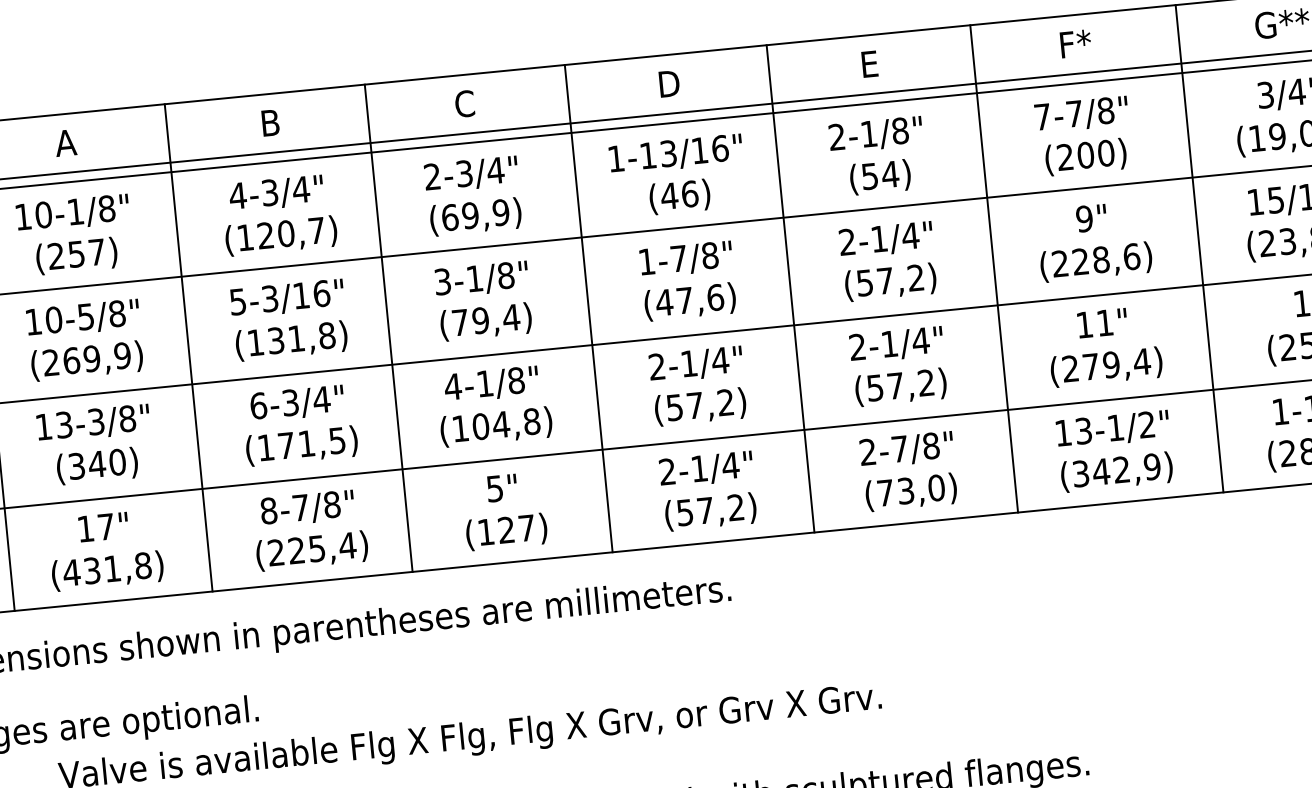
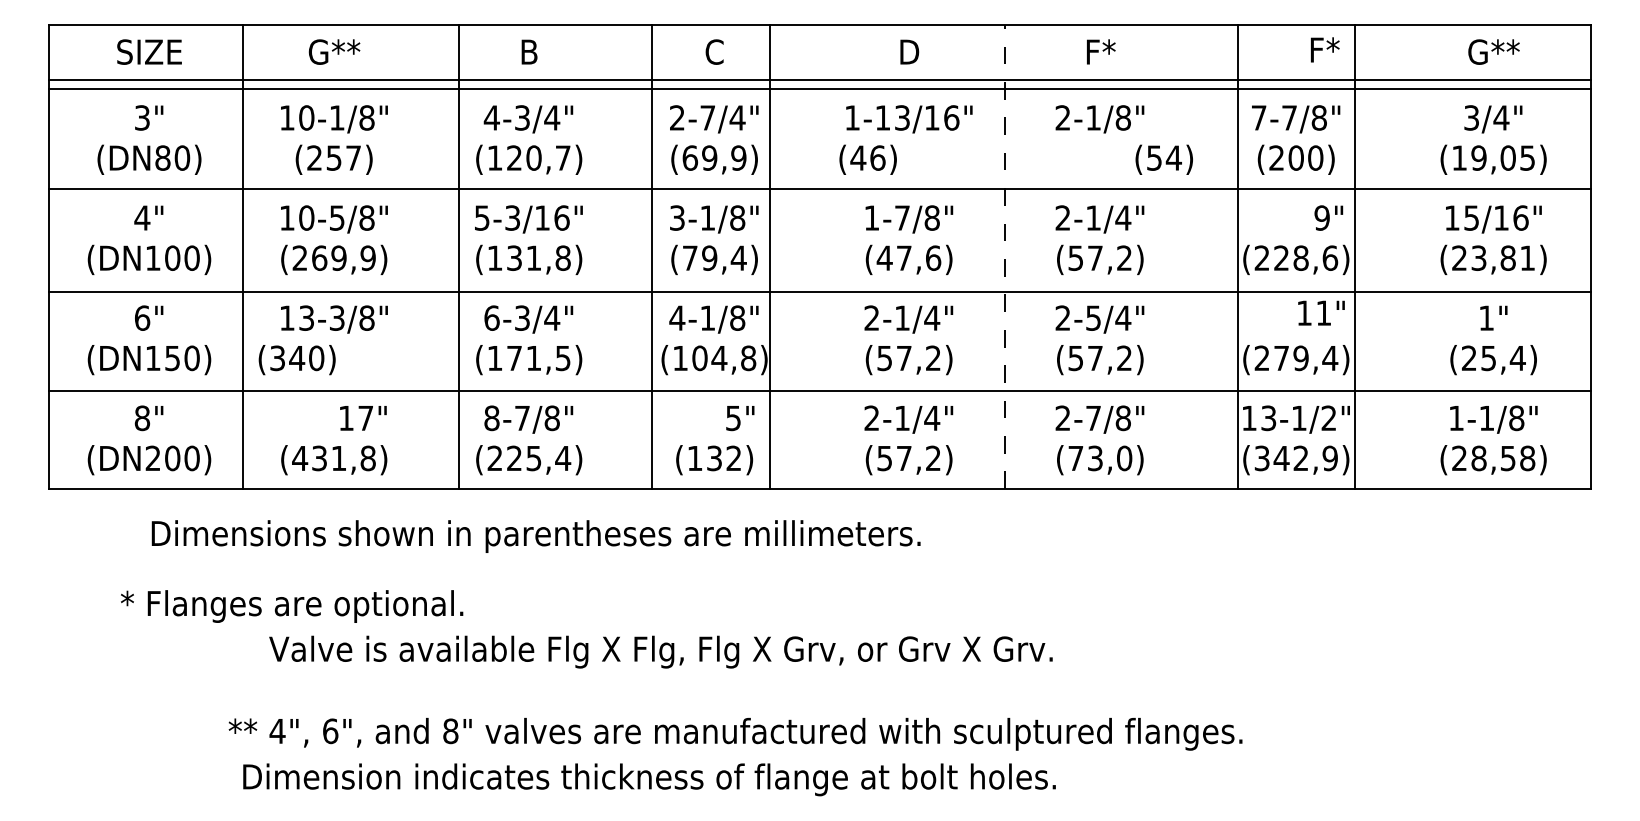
text: (1076, 43) -> (1325, 49), moved
text: (869, 63) -> (1100, 51), E -> F*
text: (66, 142) -> (334, 51), A -> G**
text: (464, 173) -> (707, 117), 2-3/4" -> 2-7/4"
text: (879, 177) -> (1163, 159), moved
text: (679, 196) -> (867, 159), moved
text: (1091, 217) -> (1328, 217), moved
line: (1198, 248) -> (1354, 256), moved
line: (994, 268) -> (1238, 256), moved
line: (790, 288) -> (1005, 256), solid -> dashed
line: (588, 308) -> (769, 256), moved
text: (1102, 322) -> (1321, 312), moved
line: (388, 327) -> (651, 256), moved
text: (889, 343) -> (1093, 317), 2-1/4" -> 2-5/4"
line: (188, 347) -> (459, 256), moved
text: (96, 466) -> (296, 360), moved
text: (502, 488) -> (740, 418), moved
text: (103, 527) -> (363, 418), moved
text: (516, 529) -> (724, 458), (127) -> (132)

